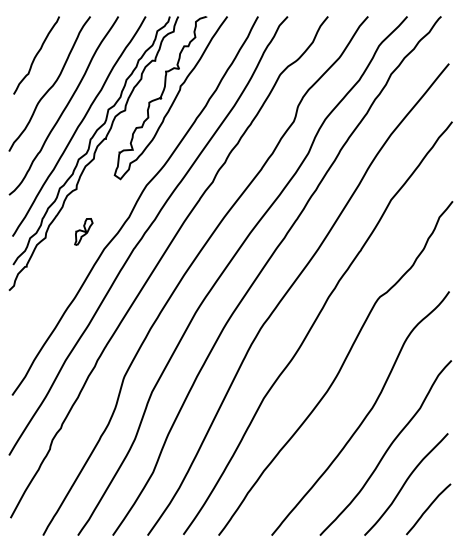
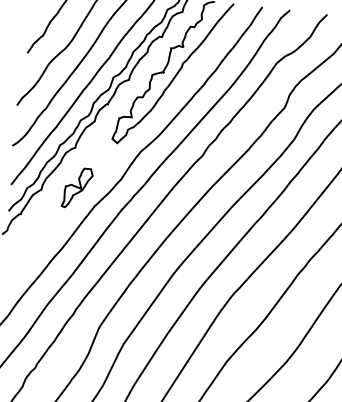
part: (83, 231) -> (77, 187), size x1.67

